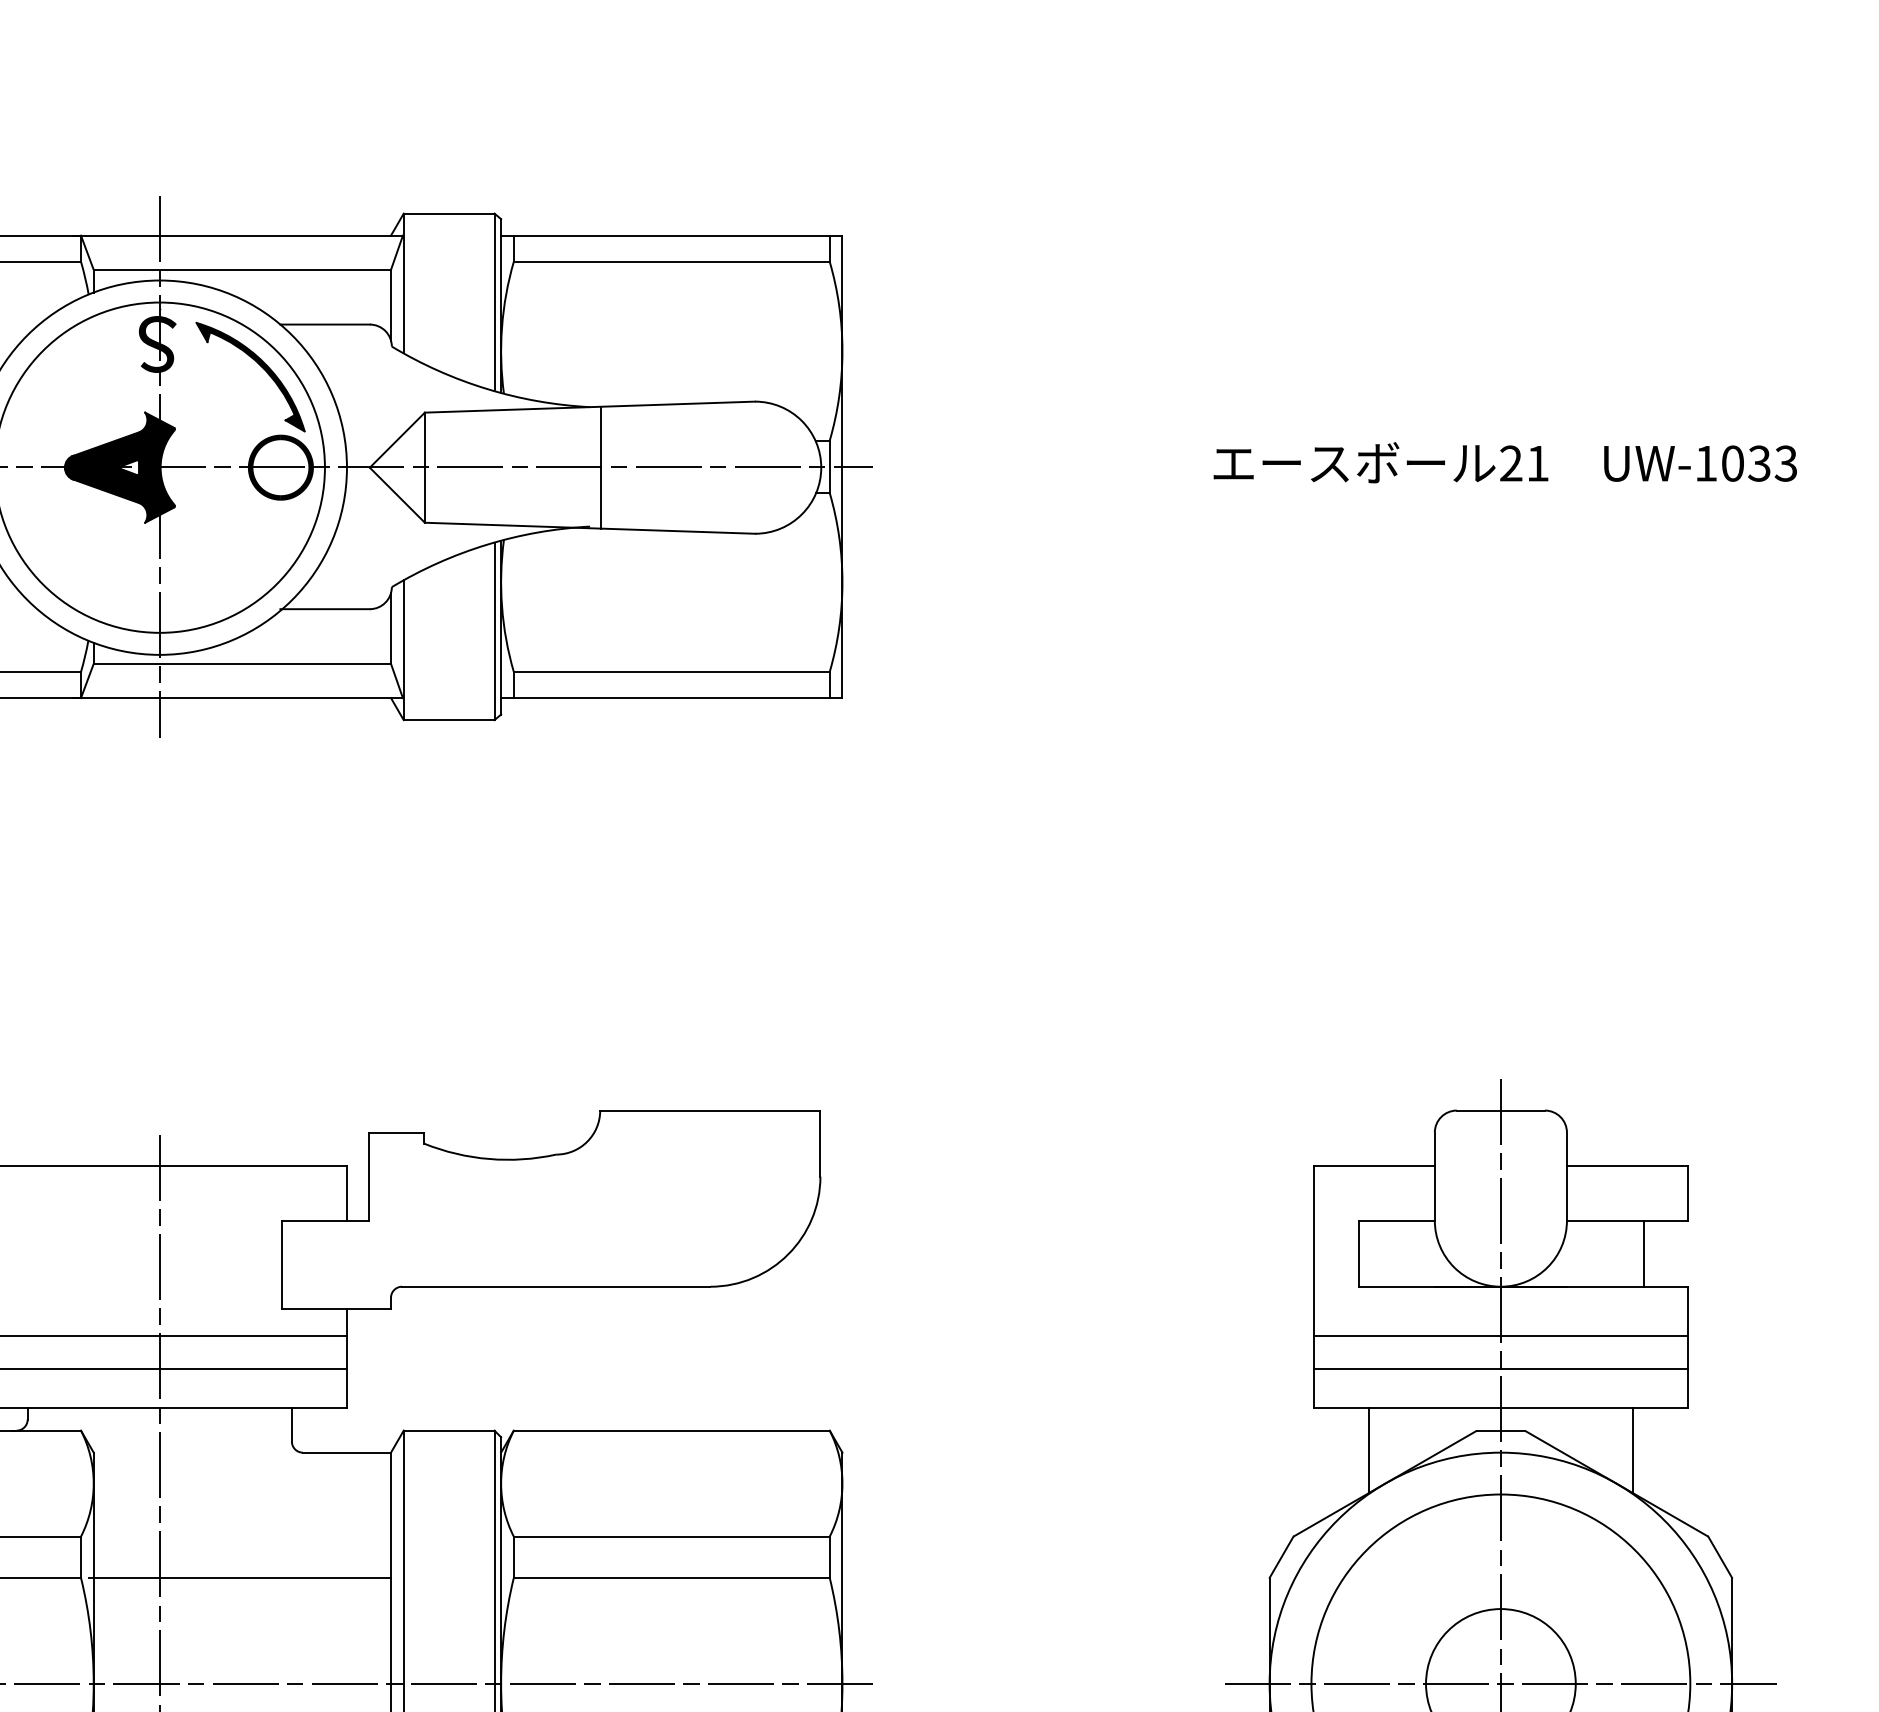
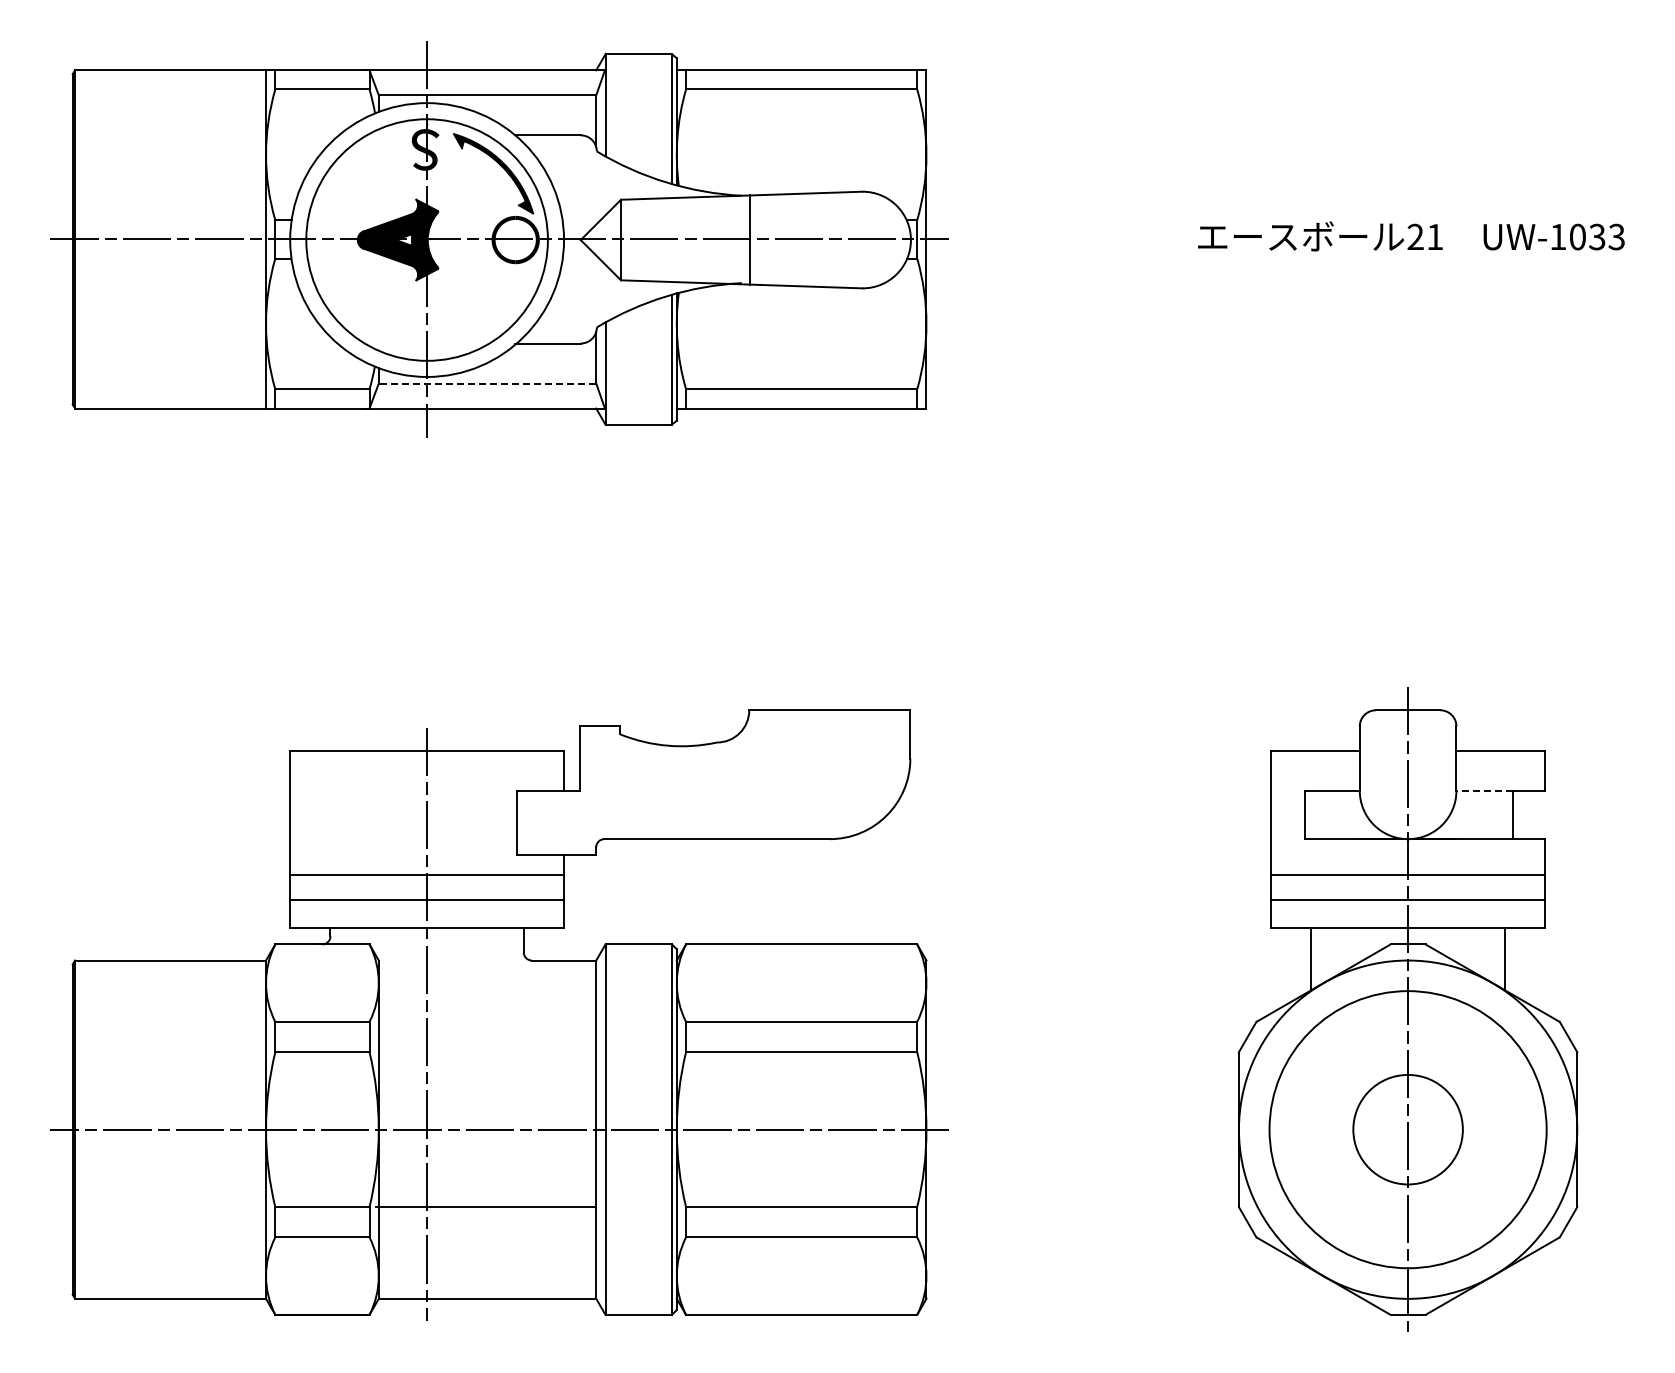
line: (242, 663) -> (487, 383), solid -> dashed
line: (1605, 1220) -> (1484, 790), solid -> dashed
line: (239, 1578) -> (485, 1052), removed
line: (1501, 1683) -> (1408, 1129), removed

